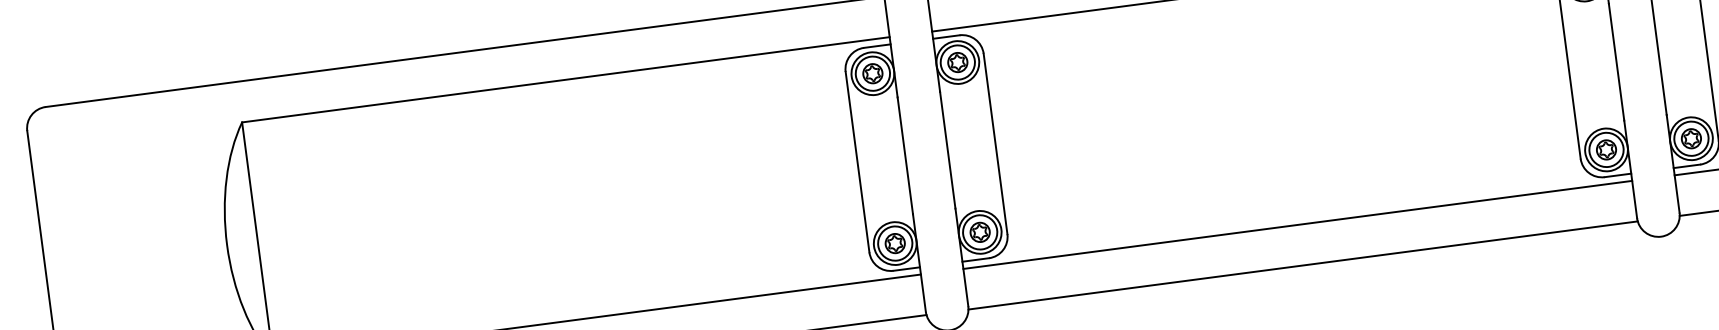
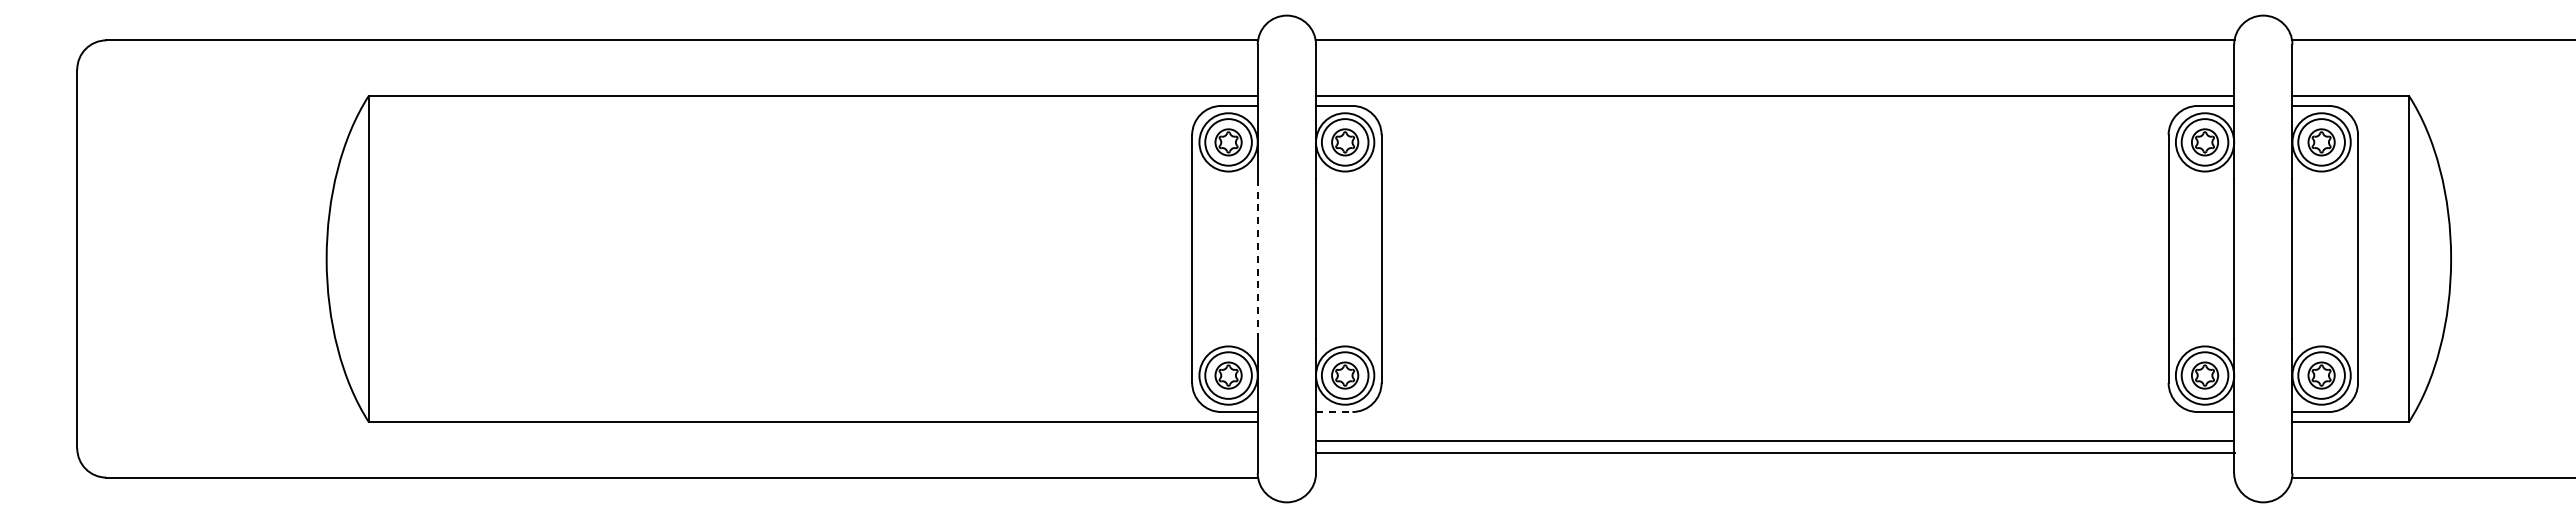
line: (905, 156) -> (1257, 259), solid -> dashed
line: (1298, 224) -> (1775, 440), moved
line: (975, 260) -> (1334, 412), solid -> dashed
line: (1302, 265) -> (1774, 452), moved

